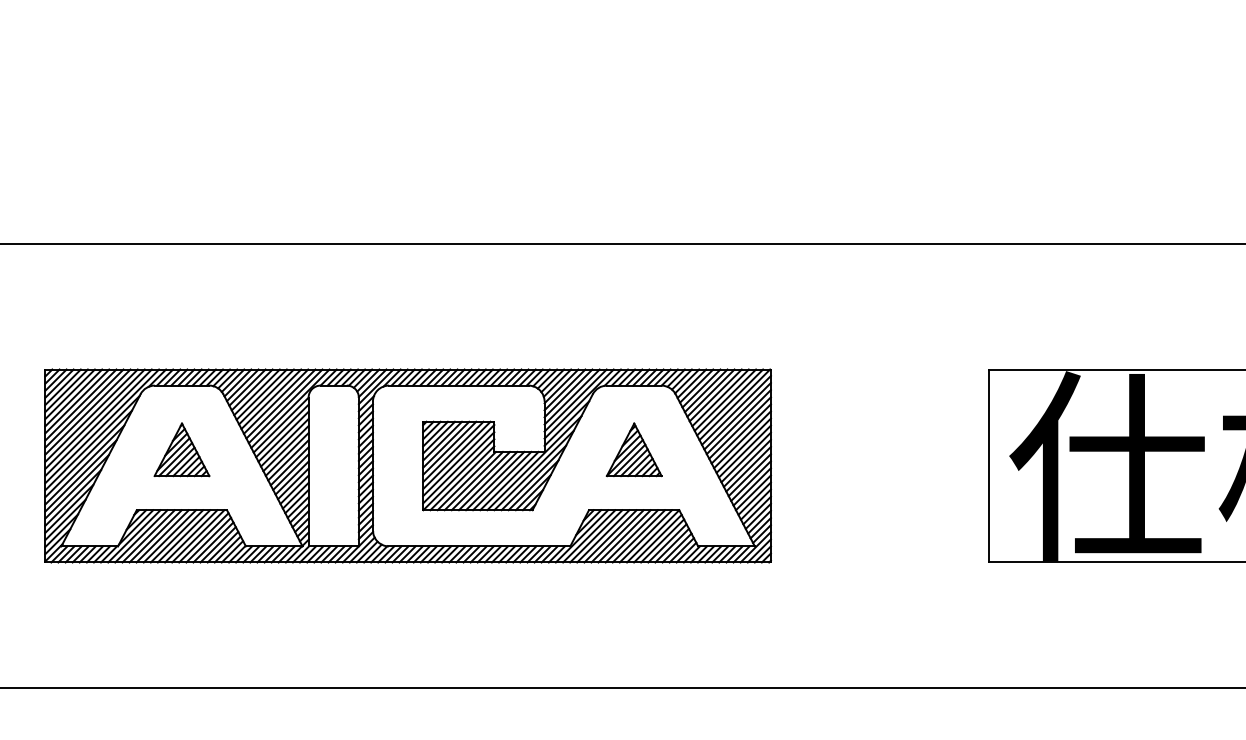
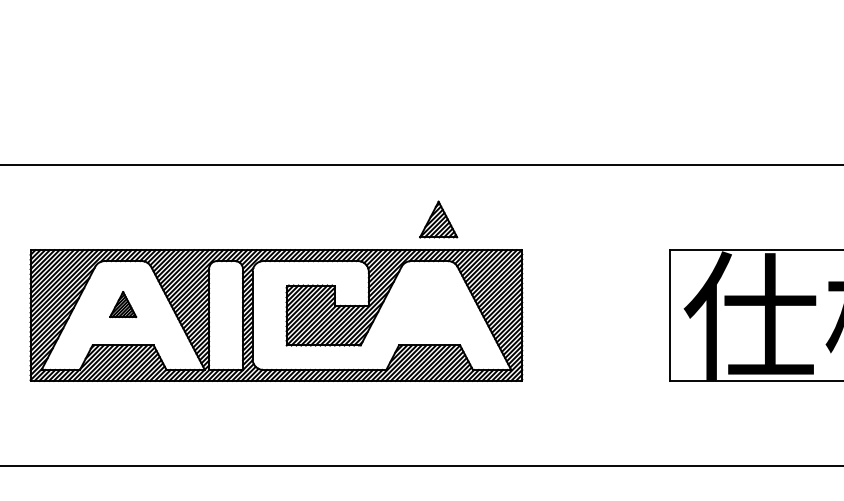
part: (180, 449) -> (122, 304), size x0.7
part: (634, 449) -> (438, 219), moved

